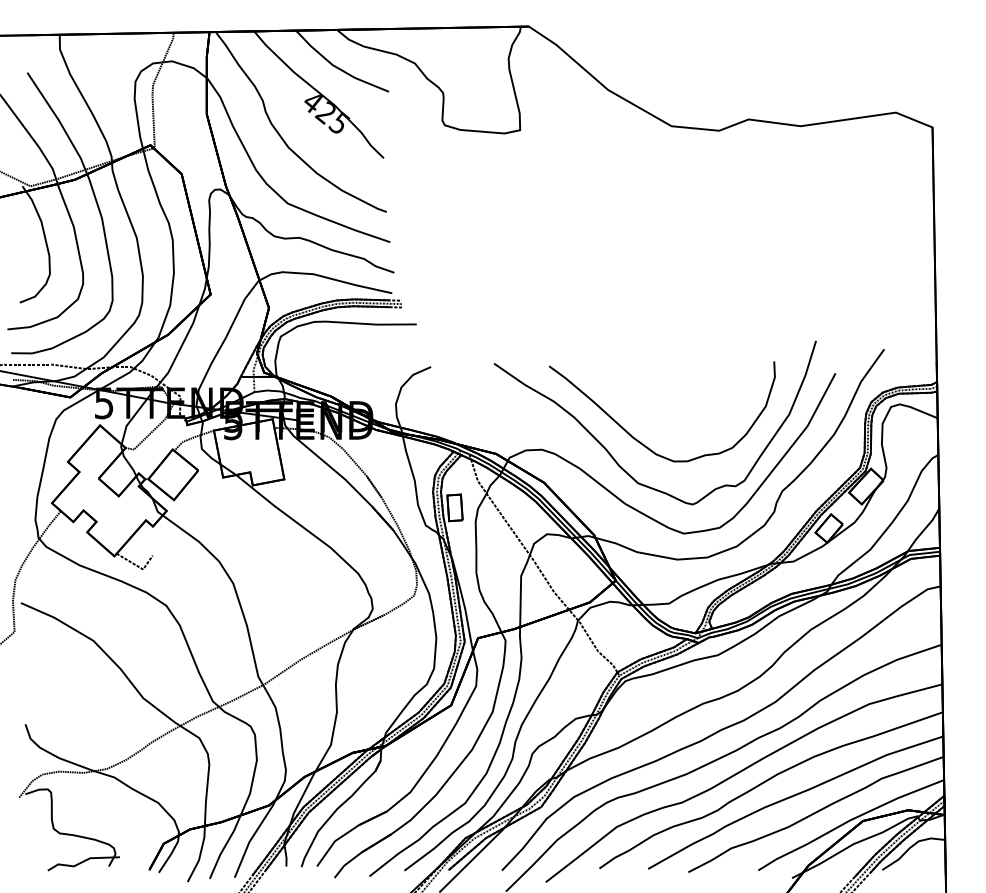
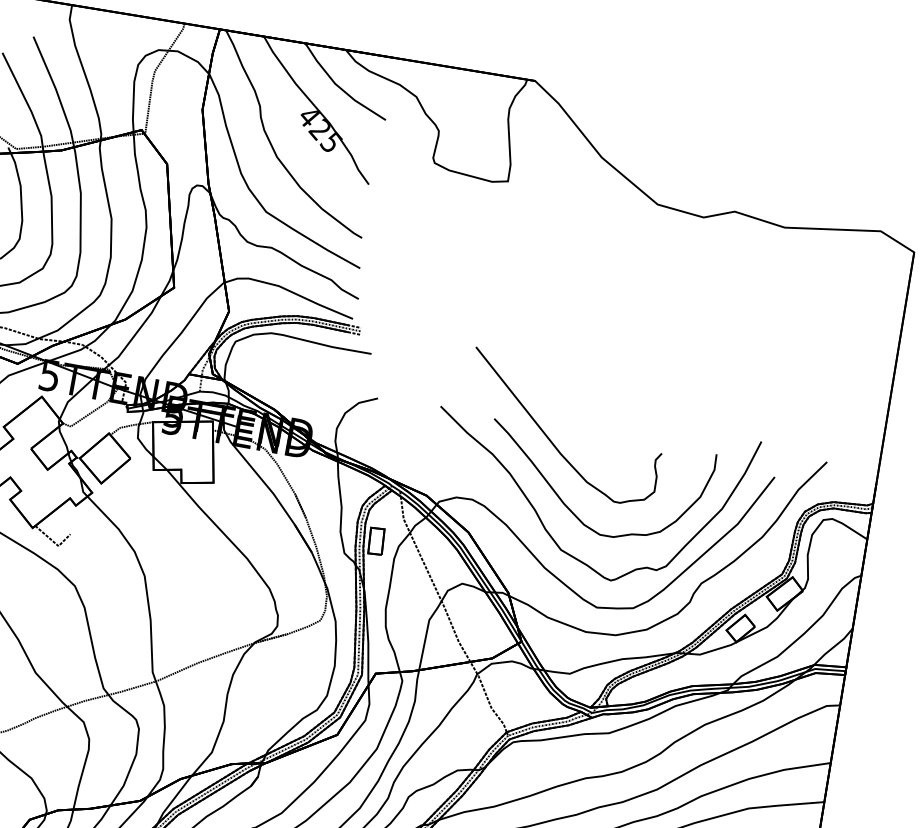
curve: (608, 376) -> (550, 439), added

